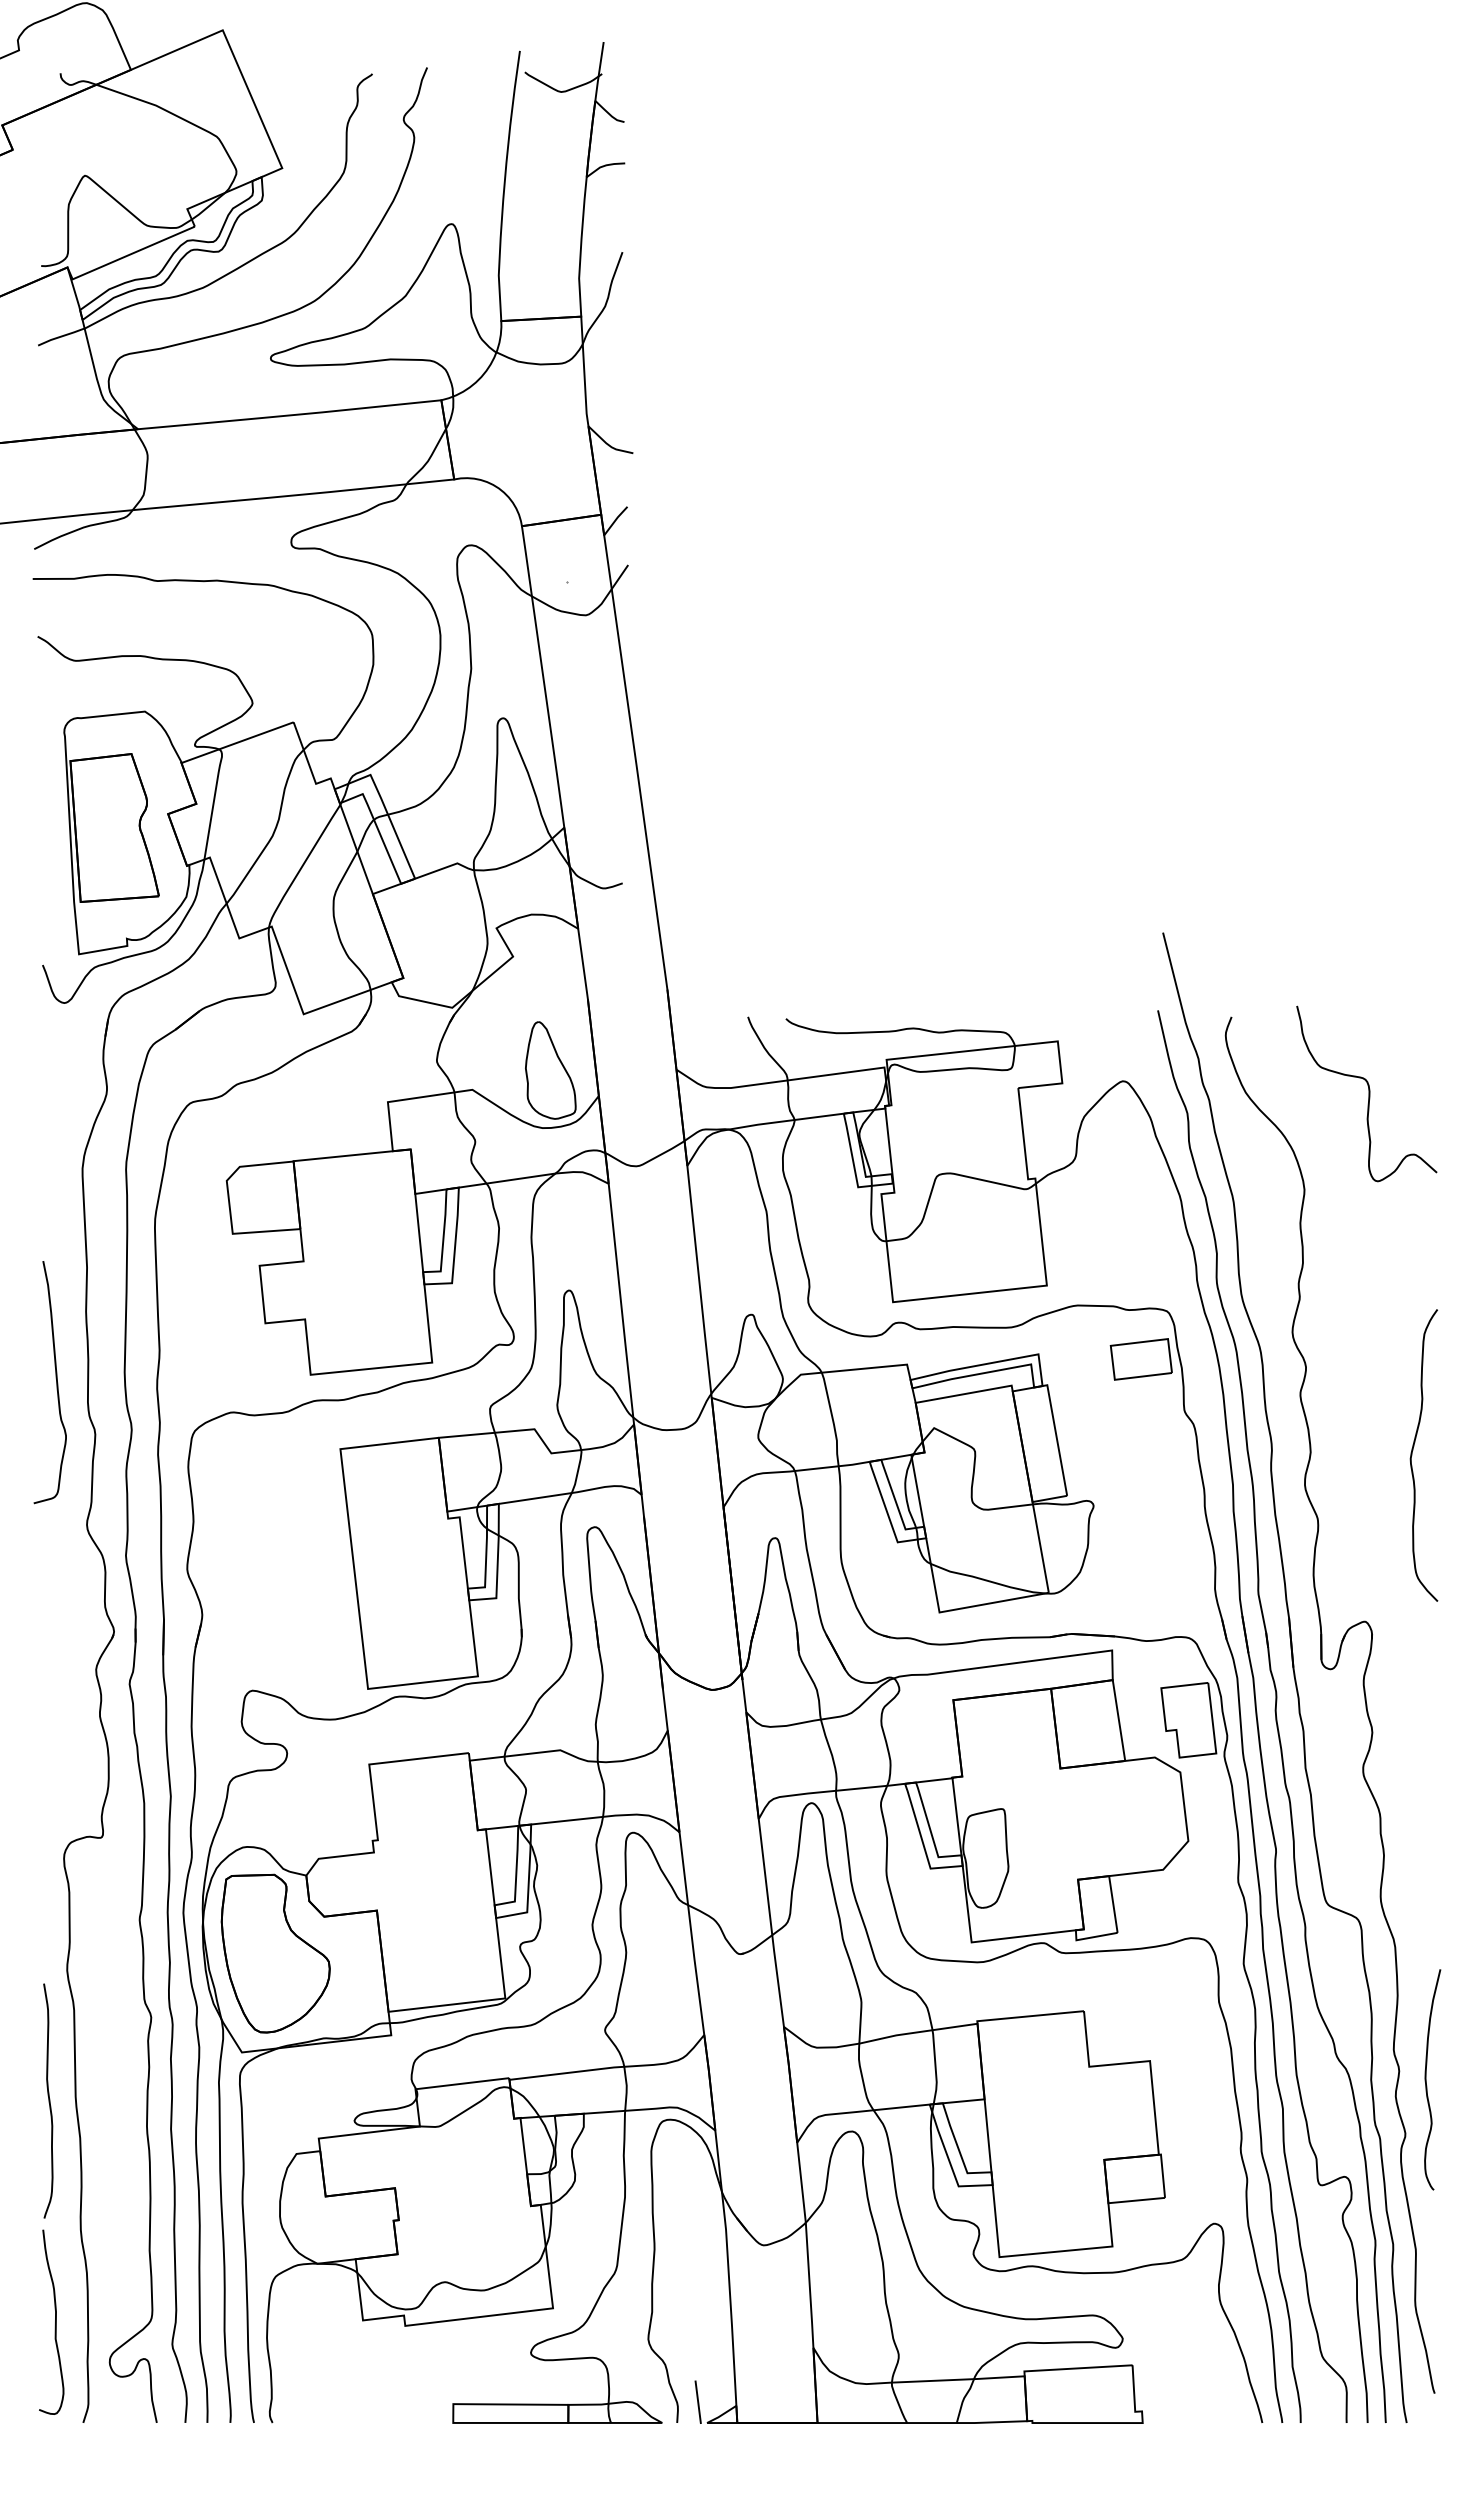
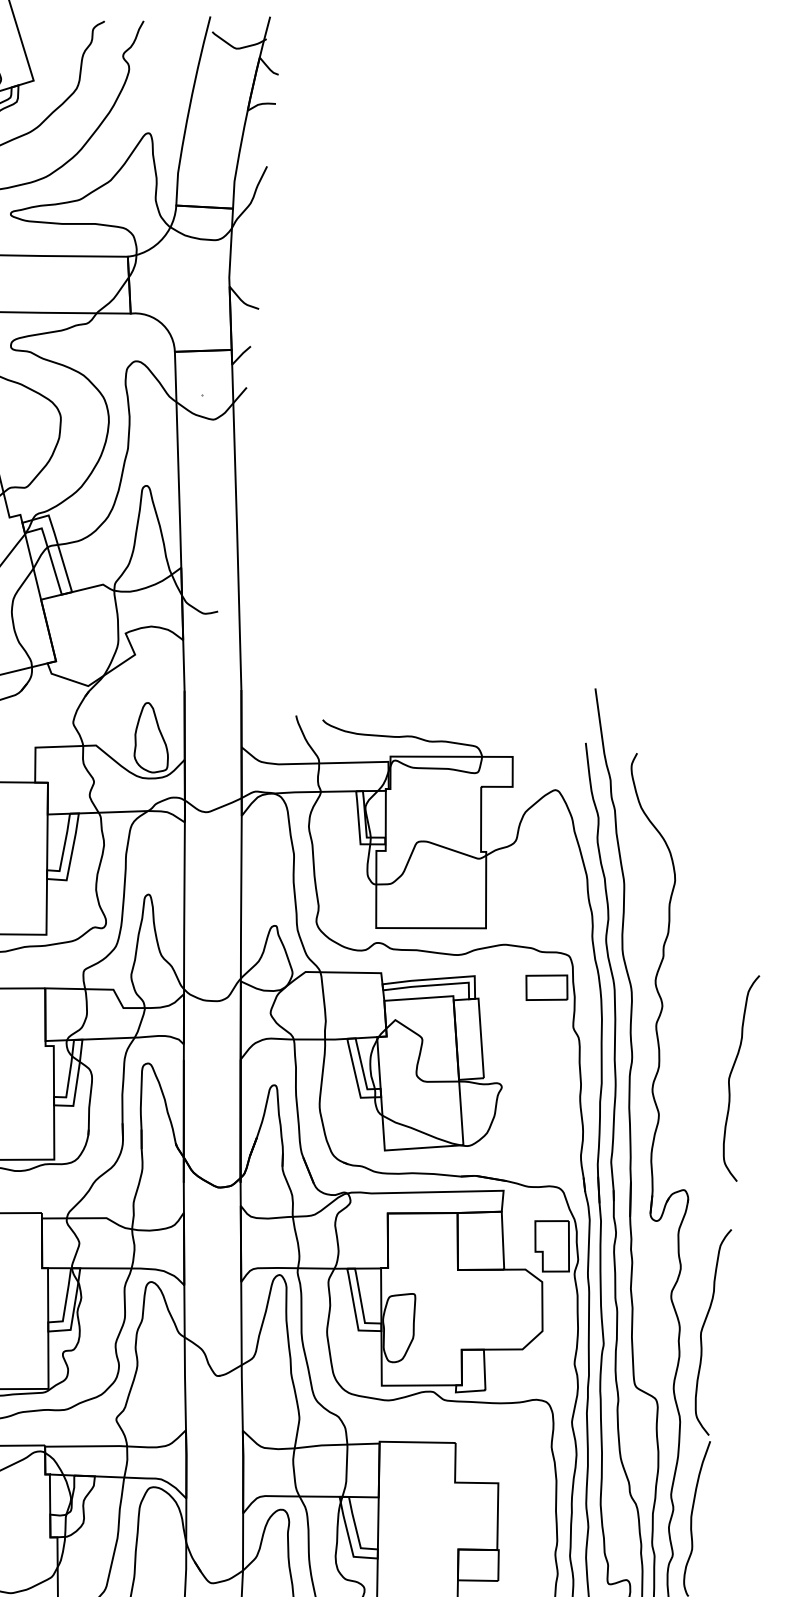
curve: (1368, 1093) -> (727, 817), removed
curve: (1412, 1815) -> (702, 1330), added

